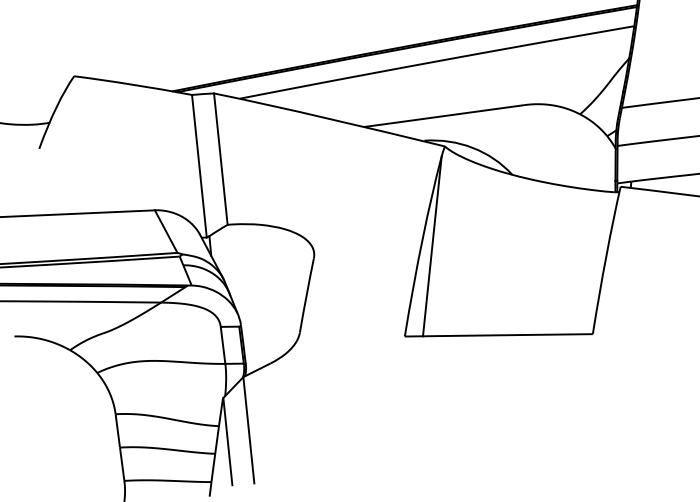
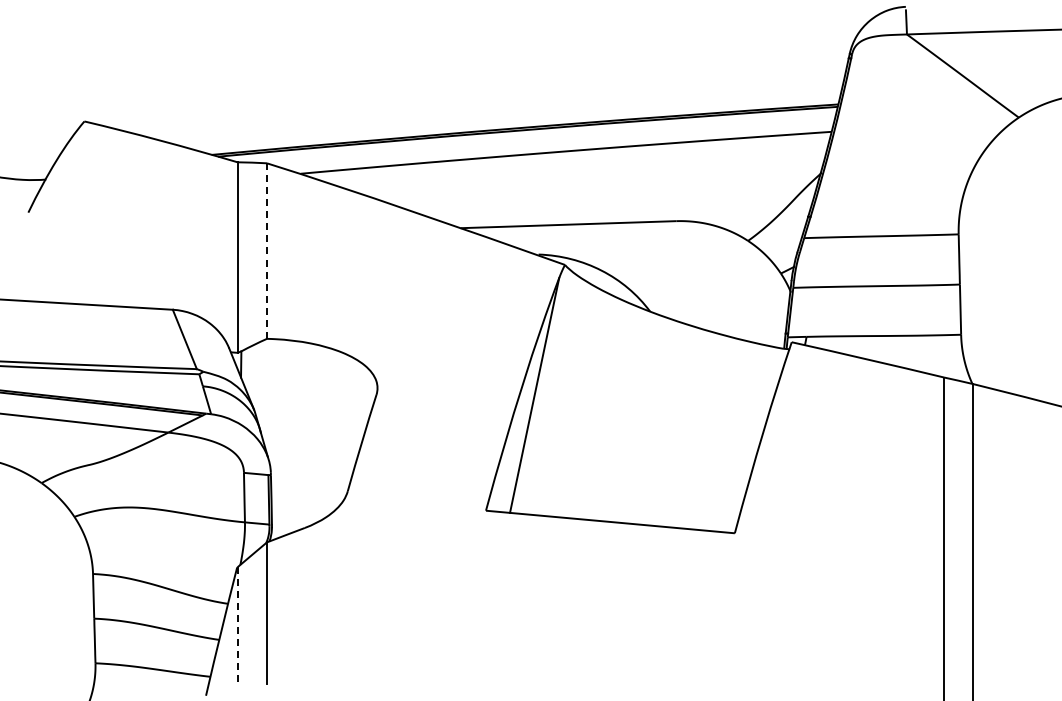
line: (220, 159) -> (266, 251), solid -> dashed
line: (227, 441) -> (237, 625), solid -> dashed

